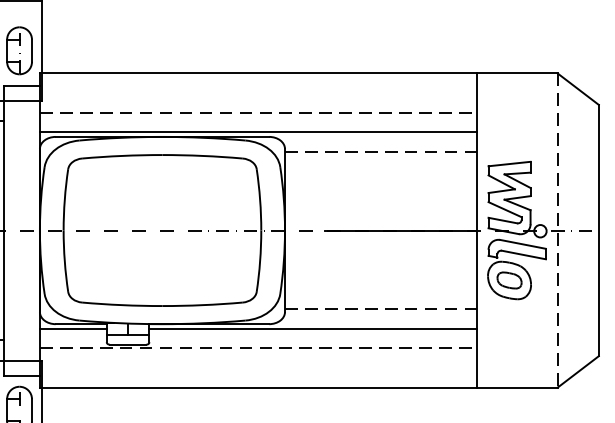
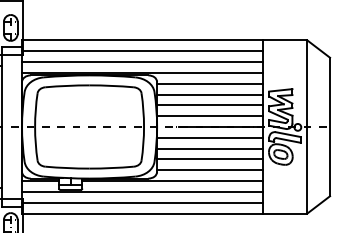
line: (258, 93) -> (142, 51), added
line: (258, 113) -> (142, 62), dashed -> solid
line: (380, 151) -> (209, 83), dashed -> solid
line: (380, 171) -> (209, 94), added
line: (380, 191) -> (209, 105), added
line: (380, 211) -> (209, 116), added
line: (557, 231) -> (307, 127), dashed -> solid
line: (380, 249) -> (209, 137), added
line: (380, 269) -> (209, 148), added
line: (380, 289) -> (209, 159), added
line: (380, 309) -> (209, 170), dashed -> solid
line: (258, 347) -> (142, 191), dashed -> solid
line: (258, 367) -> (142, 202), added

